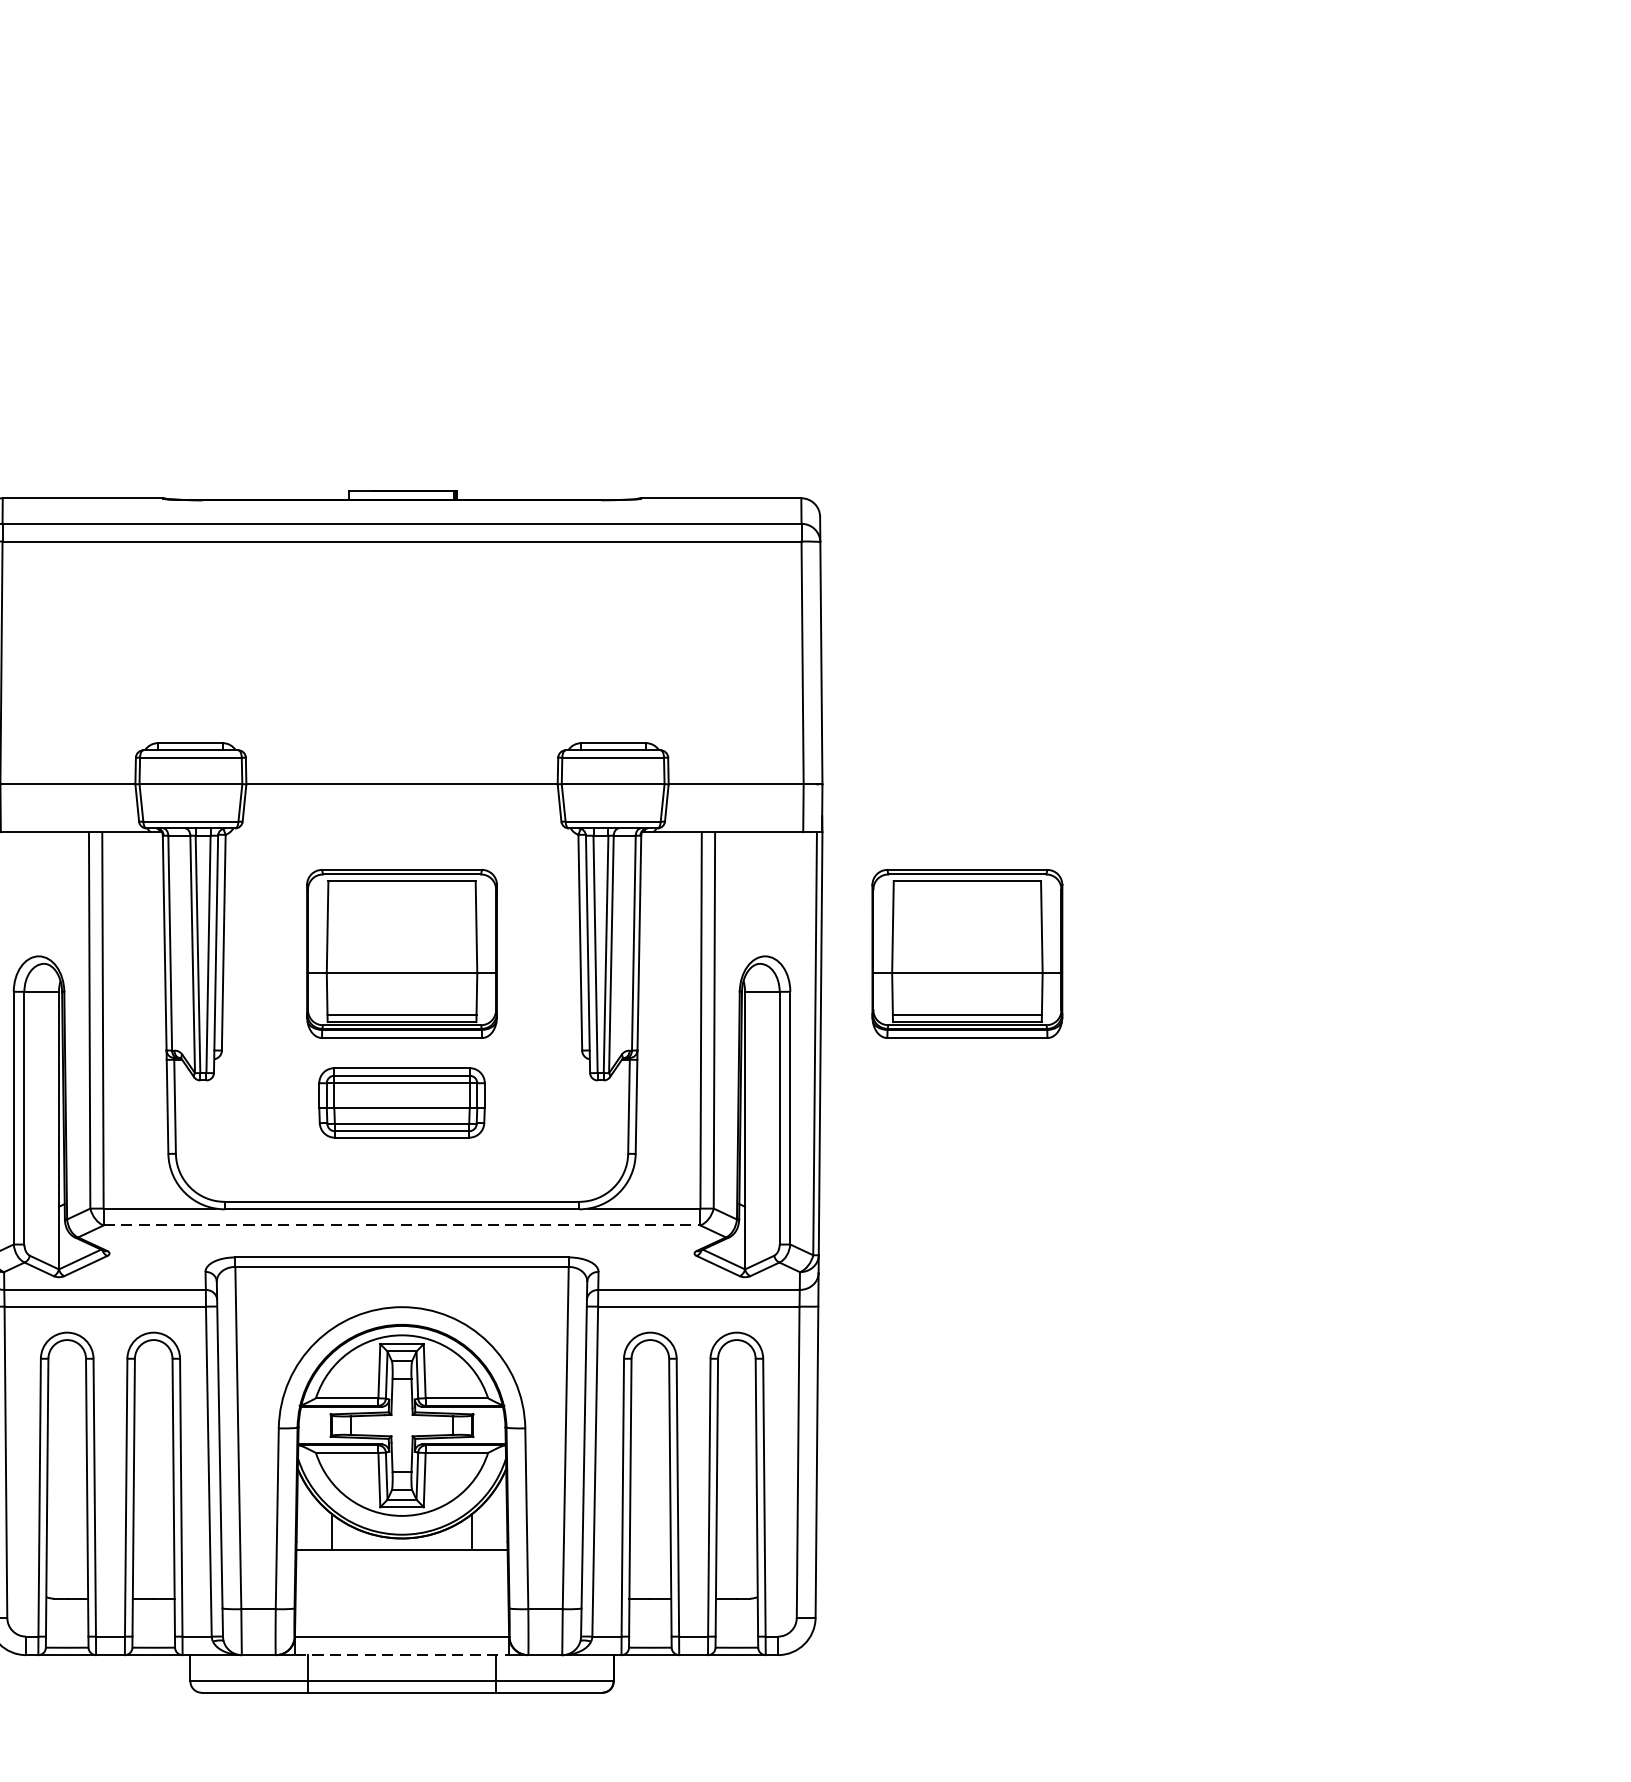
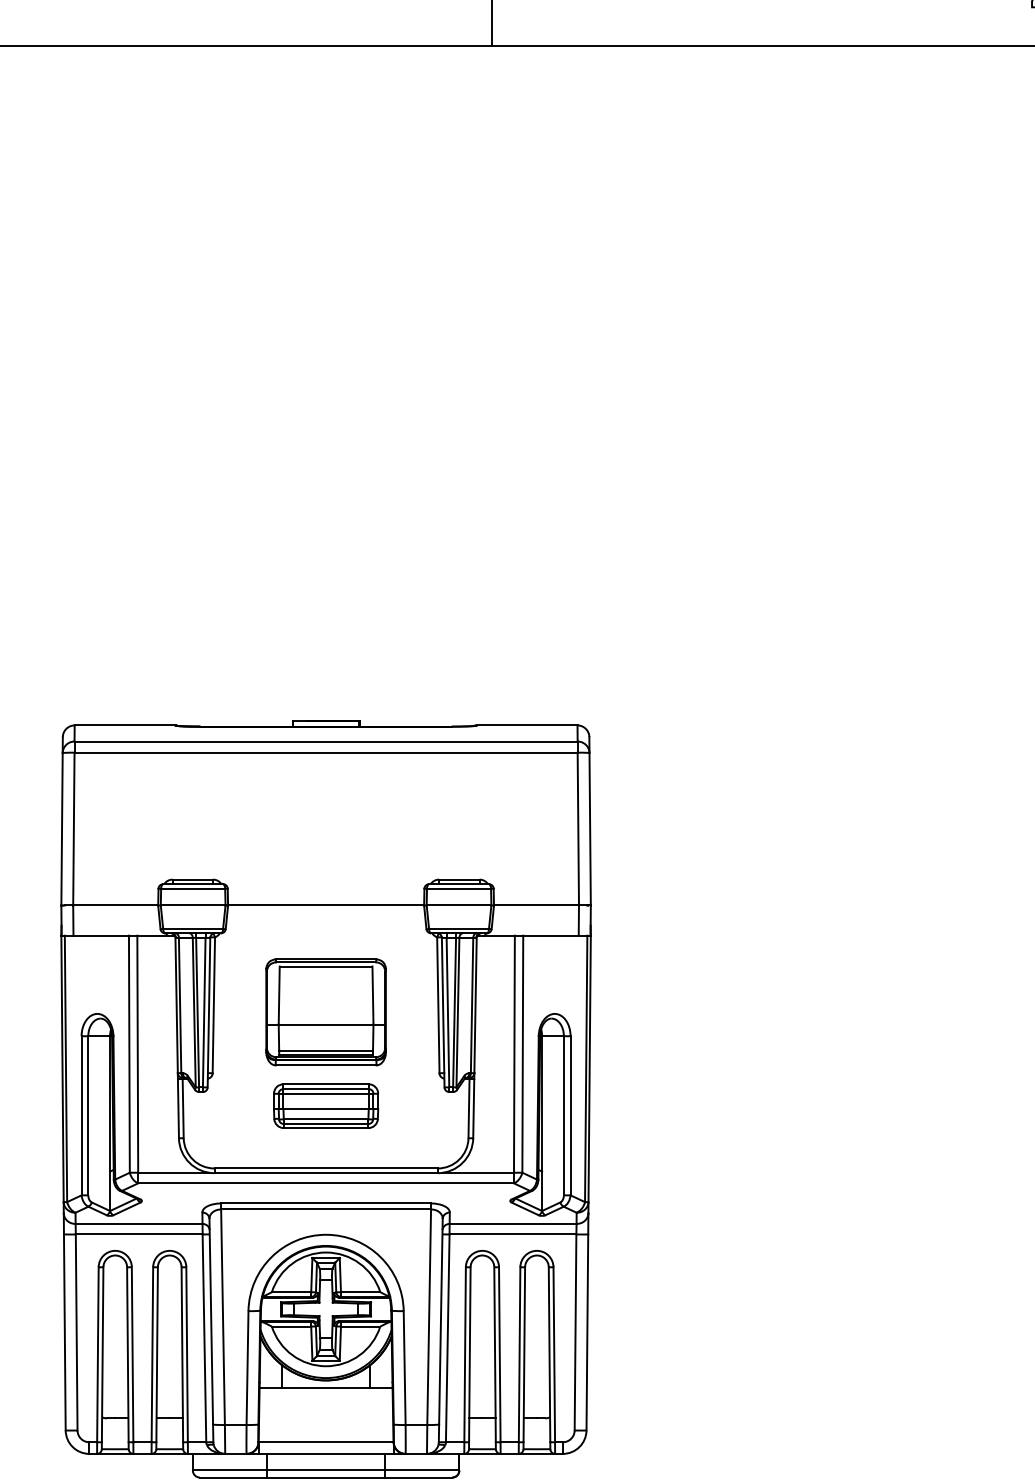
part: (966, 954) -> (681, 1012), removed
line: (402, 1225) -> (326, 1183), dashed -> solid
line: (402, 1654) -> (326, 1453), dashed -> solid

